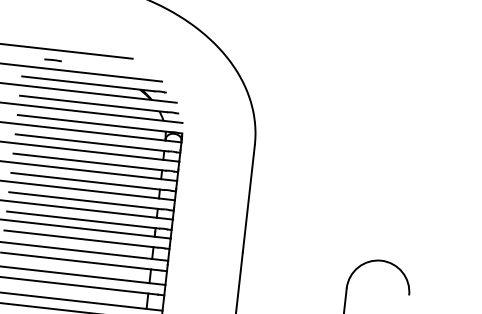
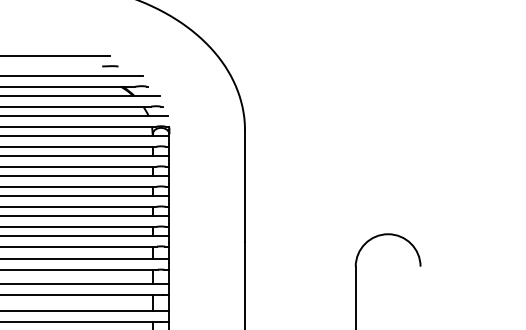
line: (52, 60) -> (110, 66), moved

